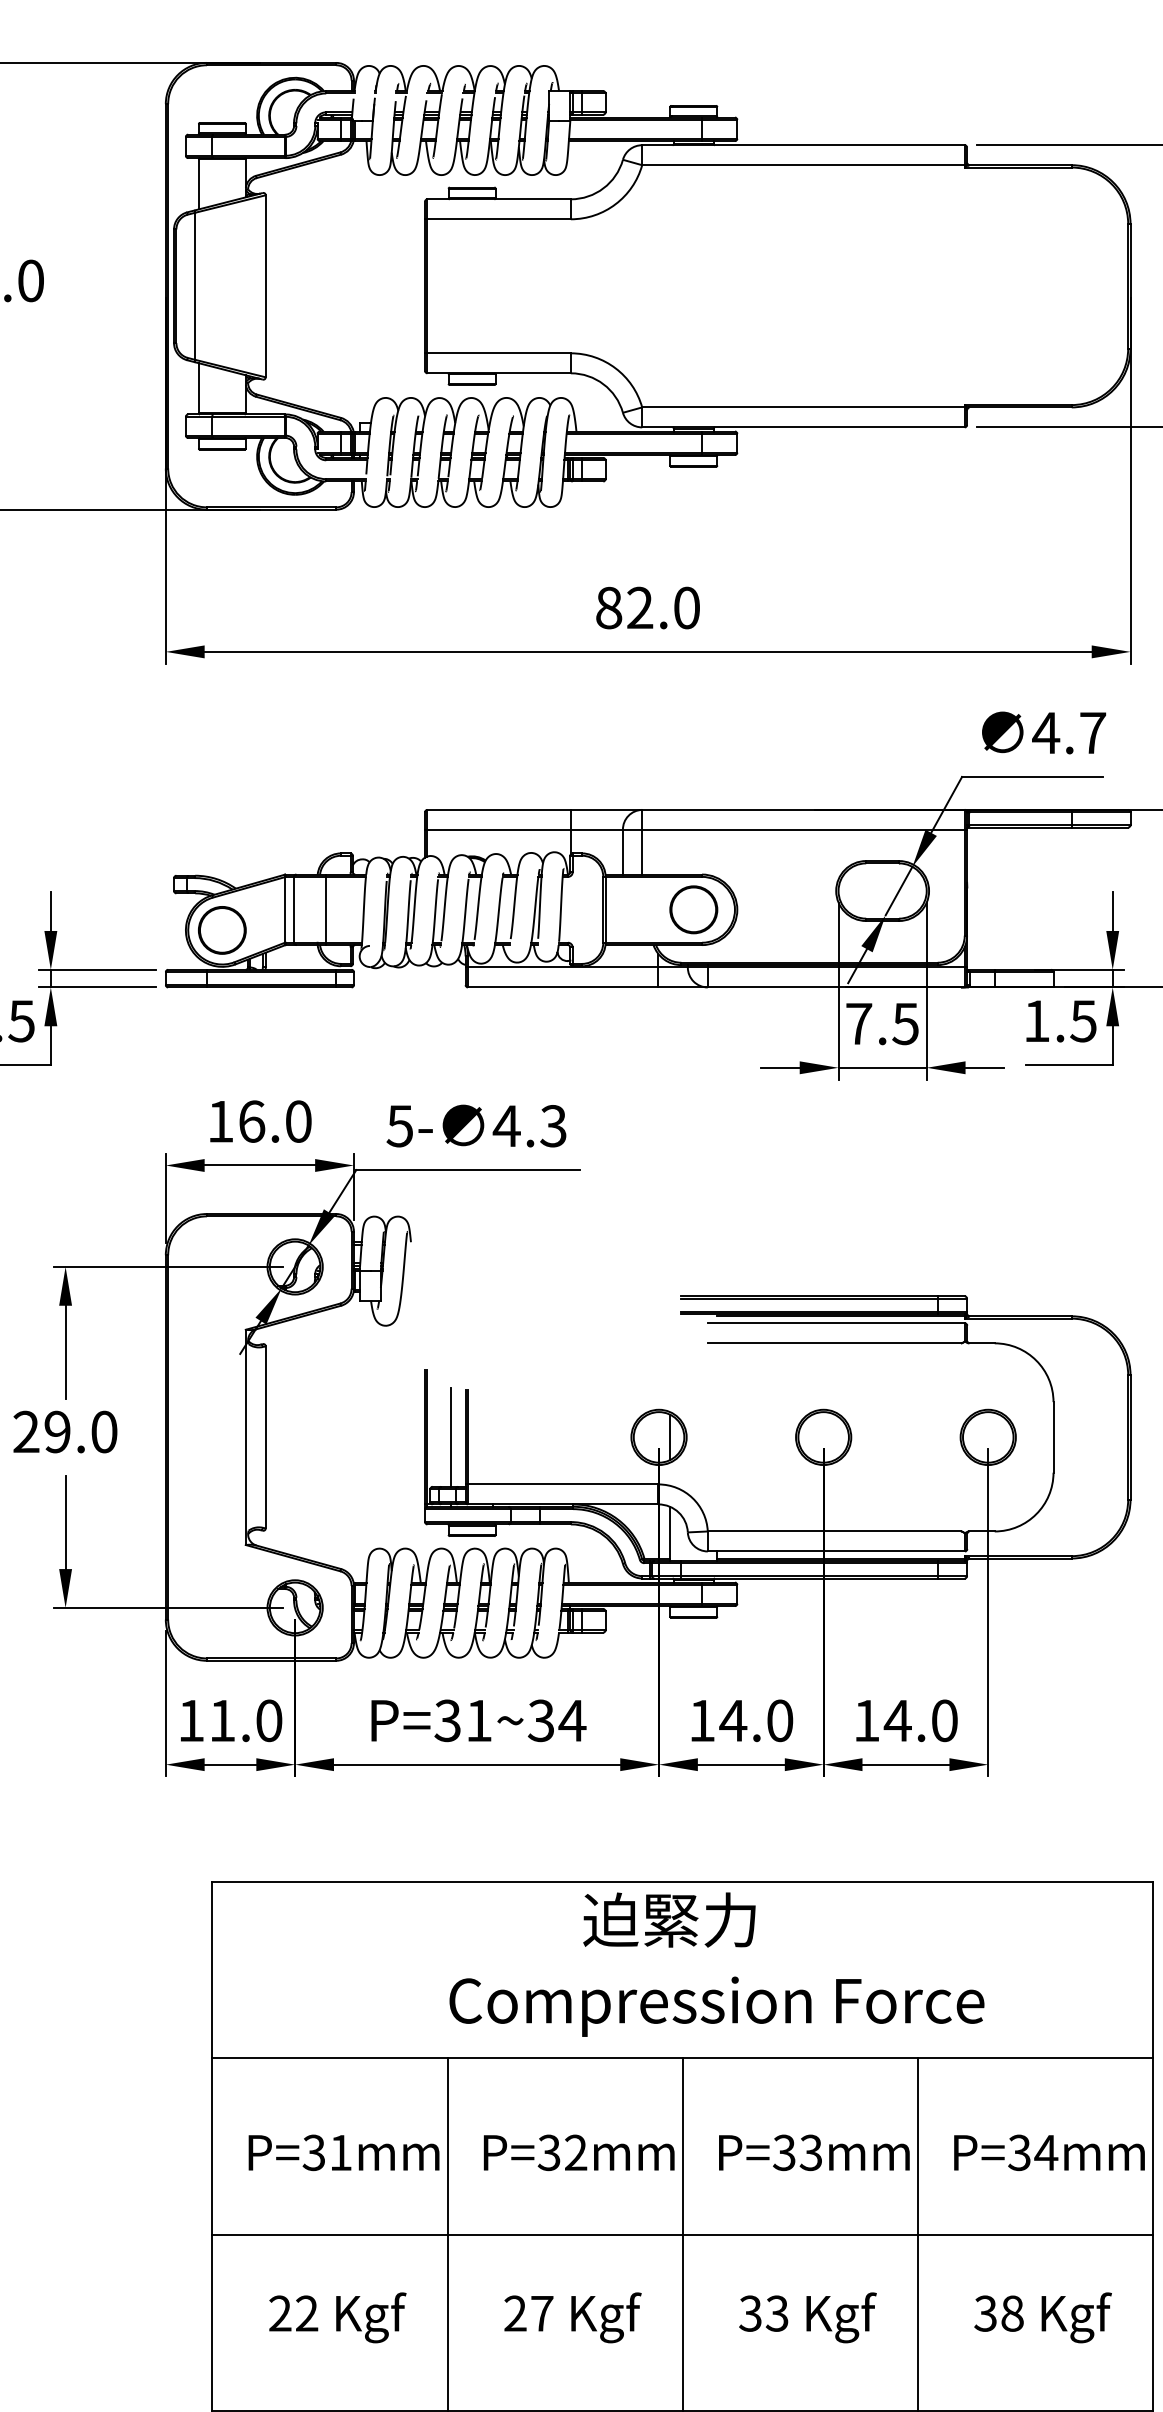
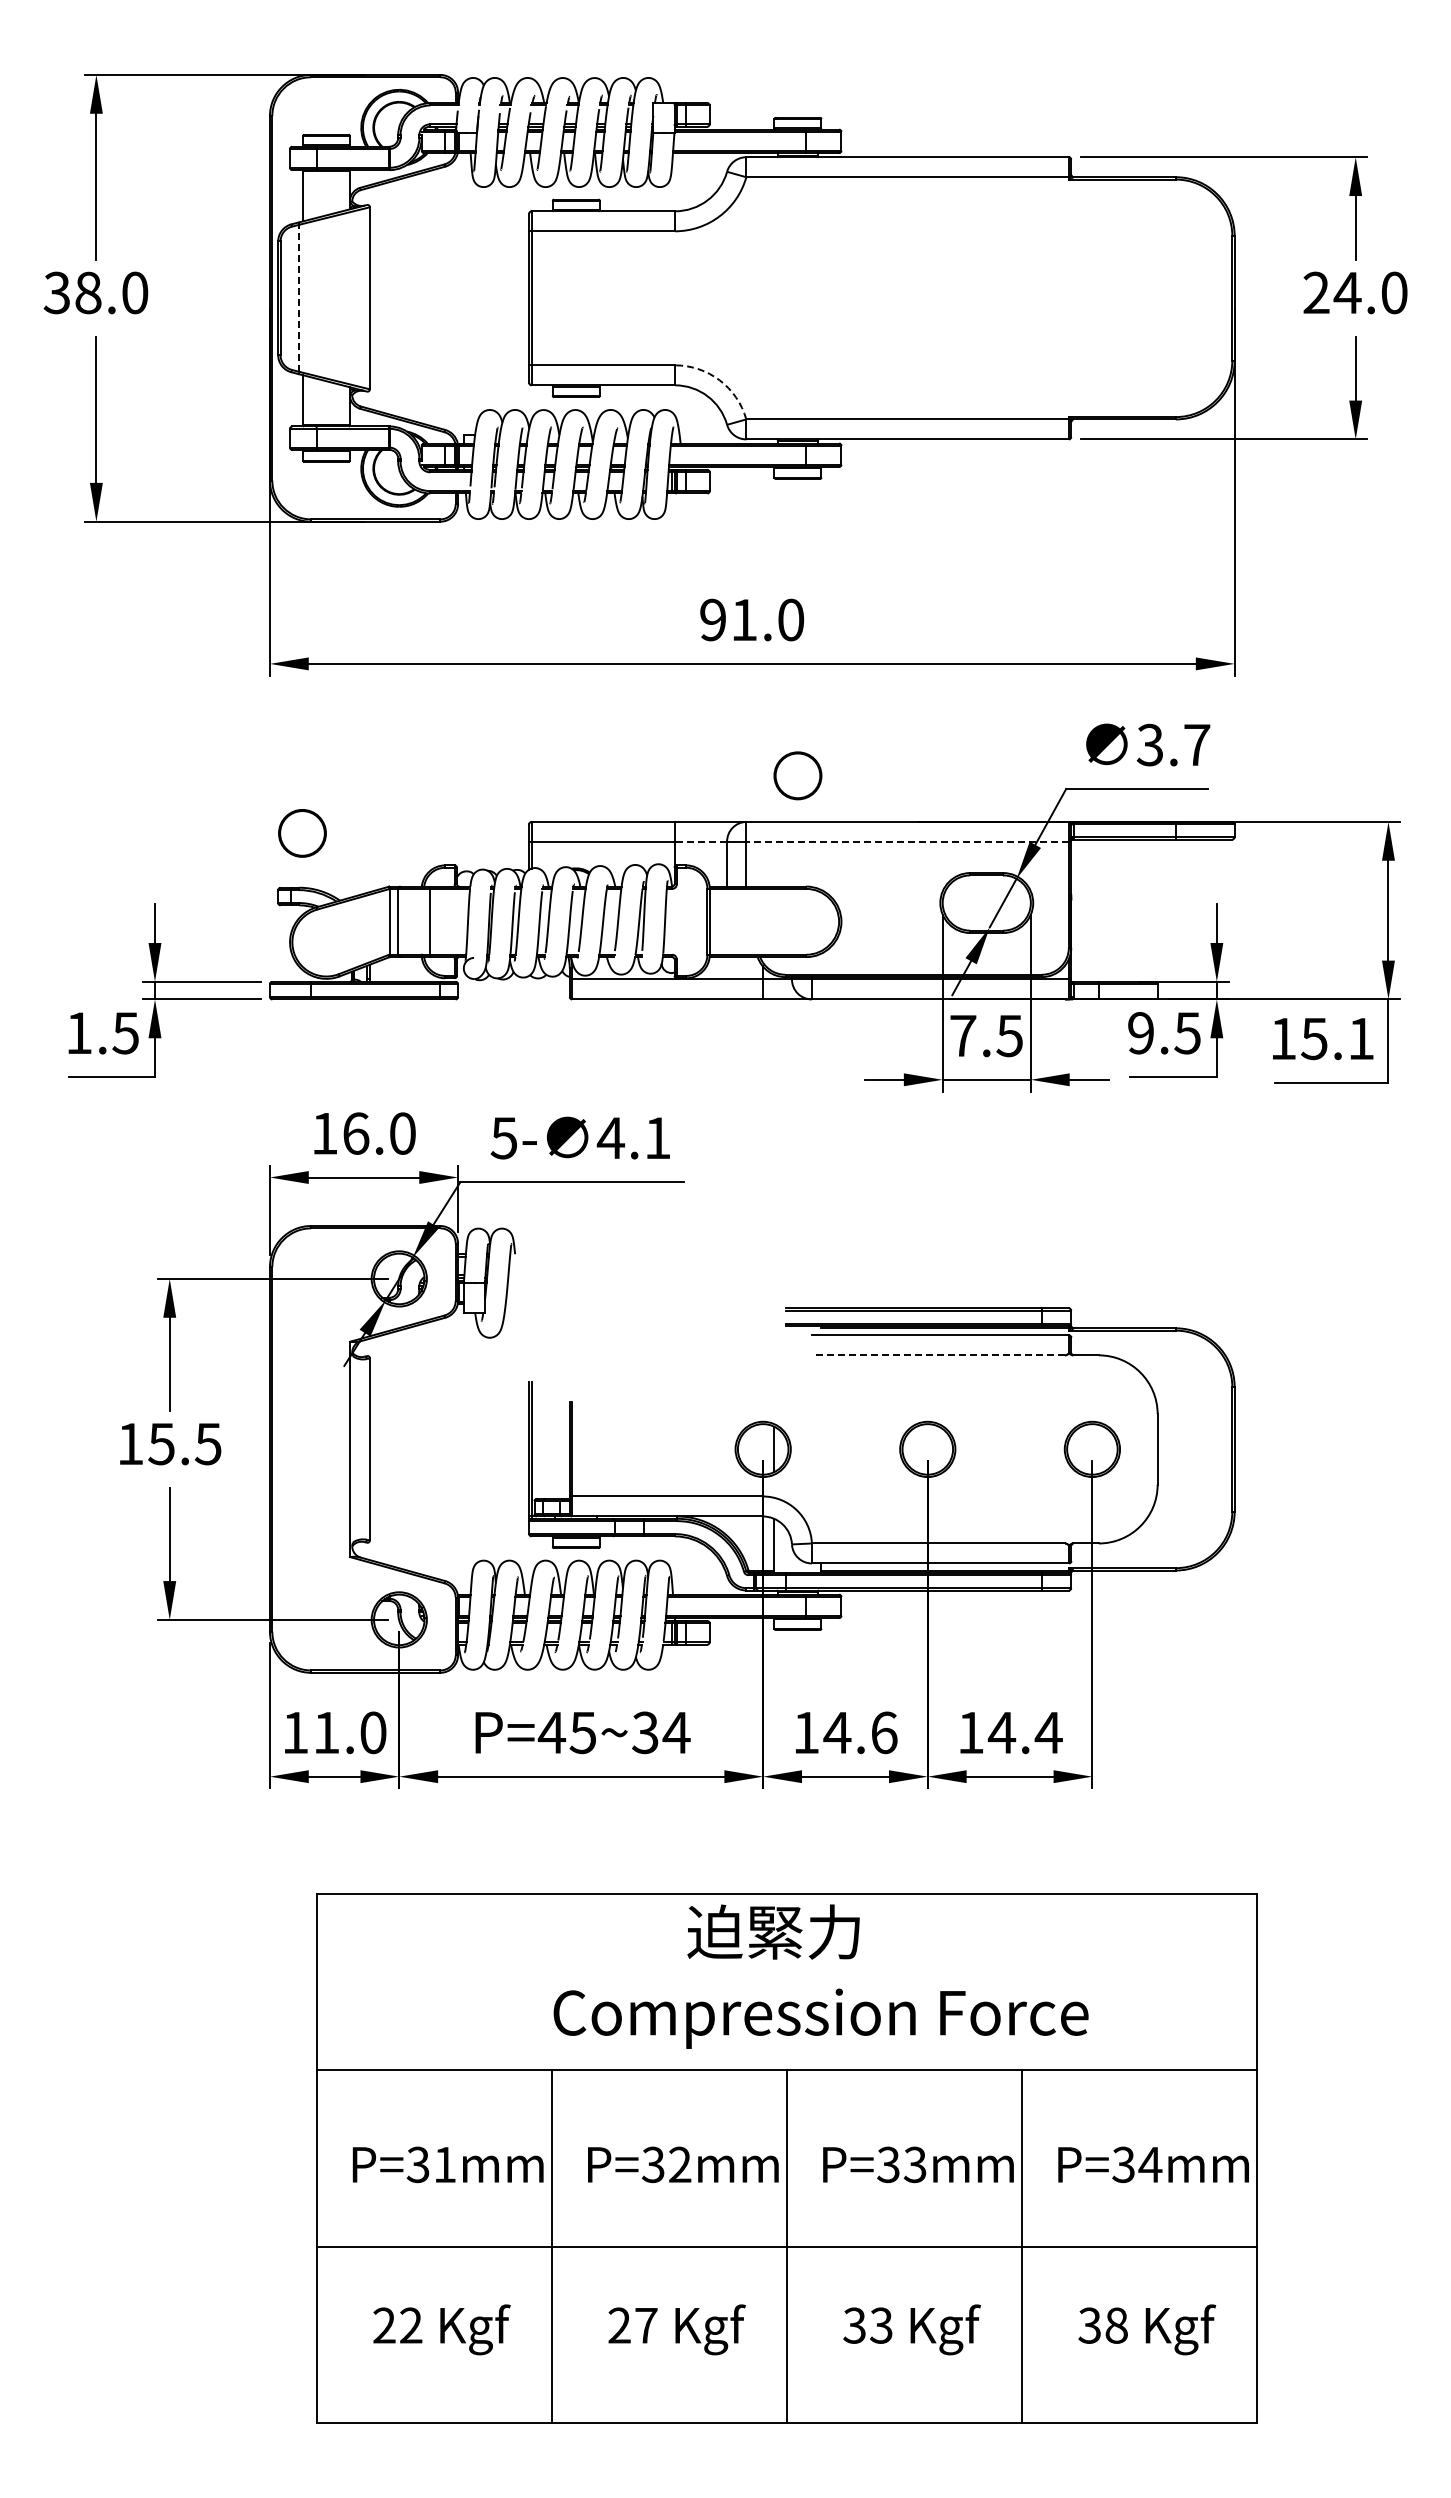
line: (195, 286) -> (299, 298), solid -> dashed
arc: (615, 368) -> (719, 380), solid -> dashed
text: (624, 607) -> (728, 619), 82.0 -> 91.0
text: (1046, 732) -> (1150, 744), 4.7 -> 3.7
line: (596, 829) -> (700, 841), solid -> dashed
line: (803, 829) -> (907, 841), solid -> dashed
circle: (693, 909) -> (797, 775), moved
circle: (222, 930) -> (302, 833), moved
text: (1036, 1021) -> (1140, 1033), 1.5 -> 9.5
text: (553, 1126) -> (657, 1138), 4.3 -> 4.1
line: (834, 1343) -> (938, 1355), solid -> dashed
text: (65, 1431) -> (169, 1443), 29.0 -> 15.5
line: (451, 1437) -> (555, 1449), removed
text: (462, 1720) -> (566, 1732), P=31~34 -> P=45~34
text: (780, 1720) -> (884, 1732), 14.0 -> 14.6
text: (944, 1720) -> (1048, 1732), 14.0 -> 14.4

